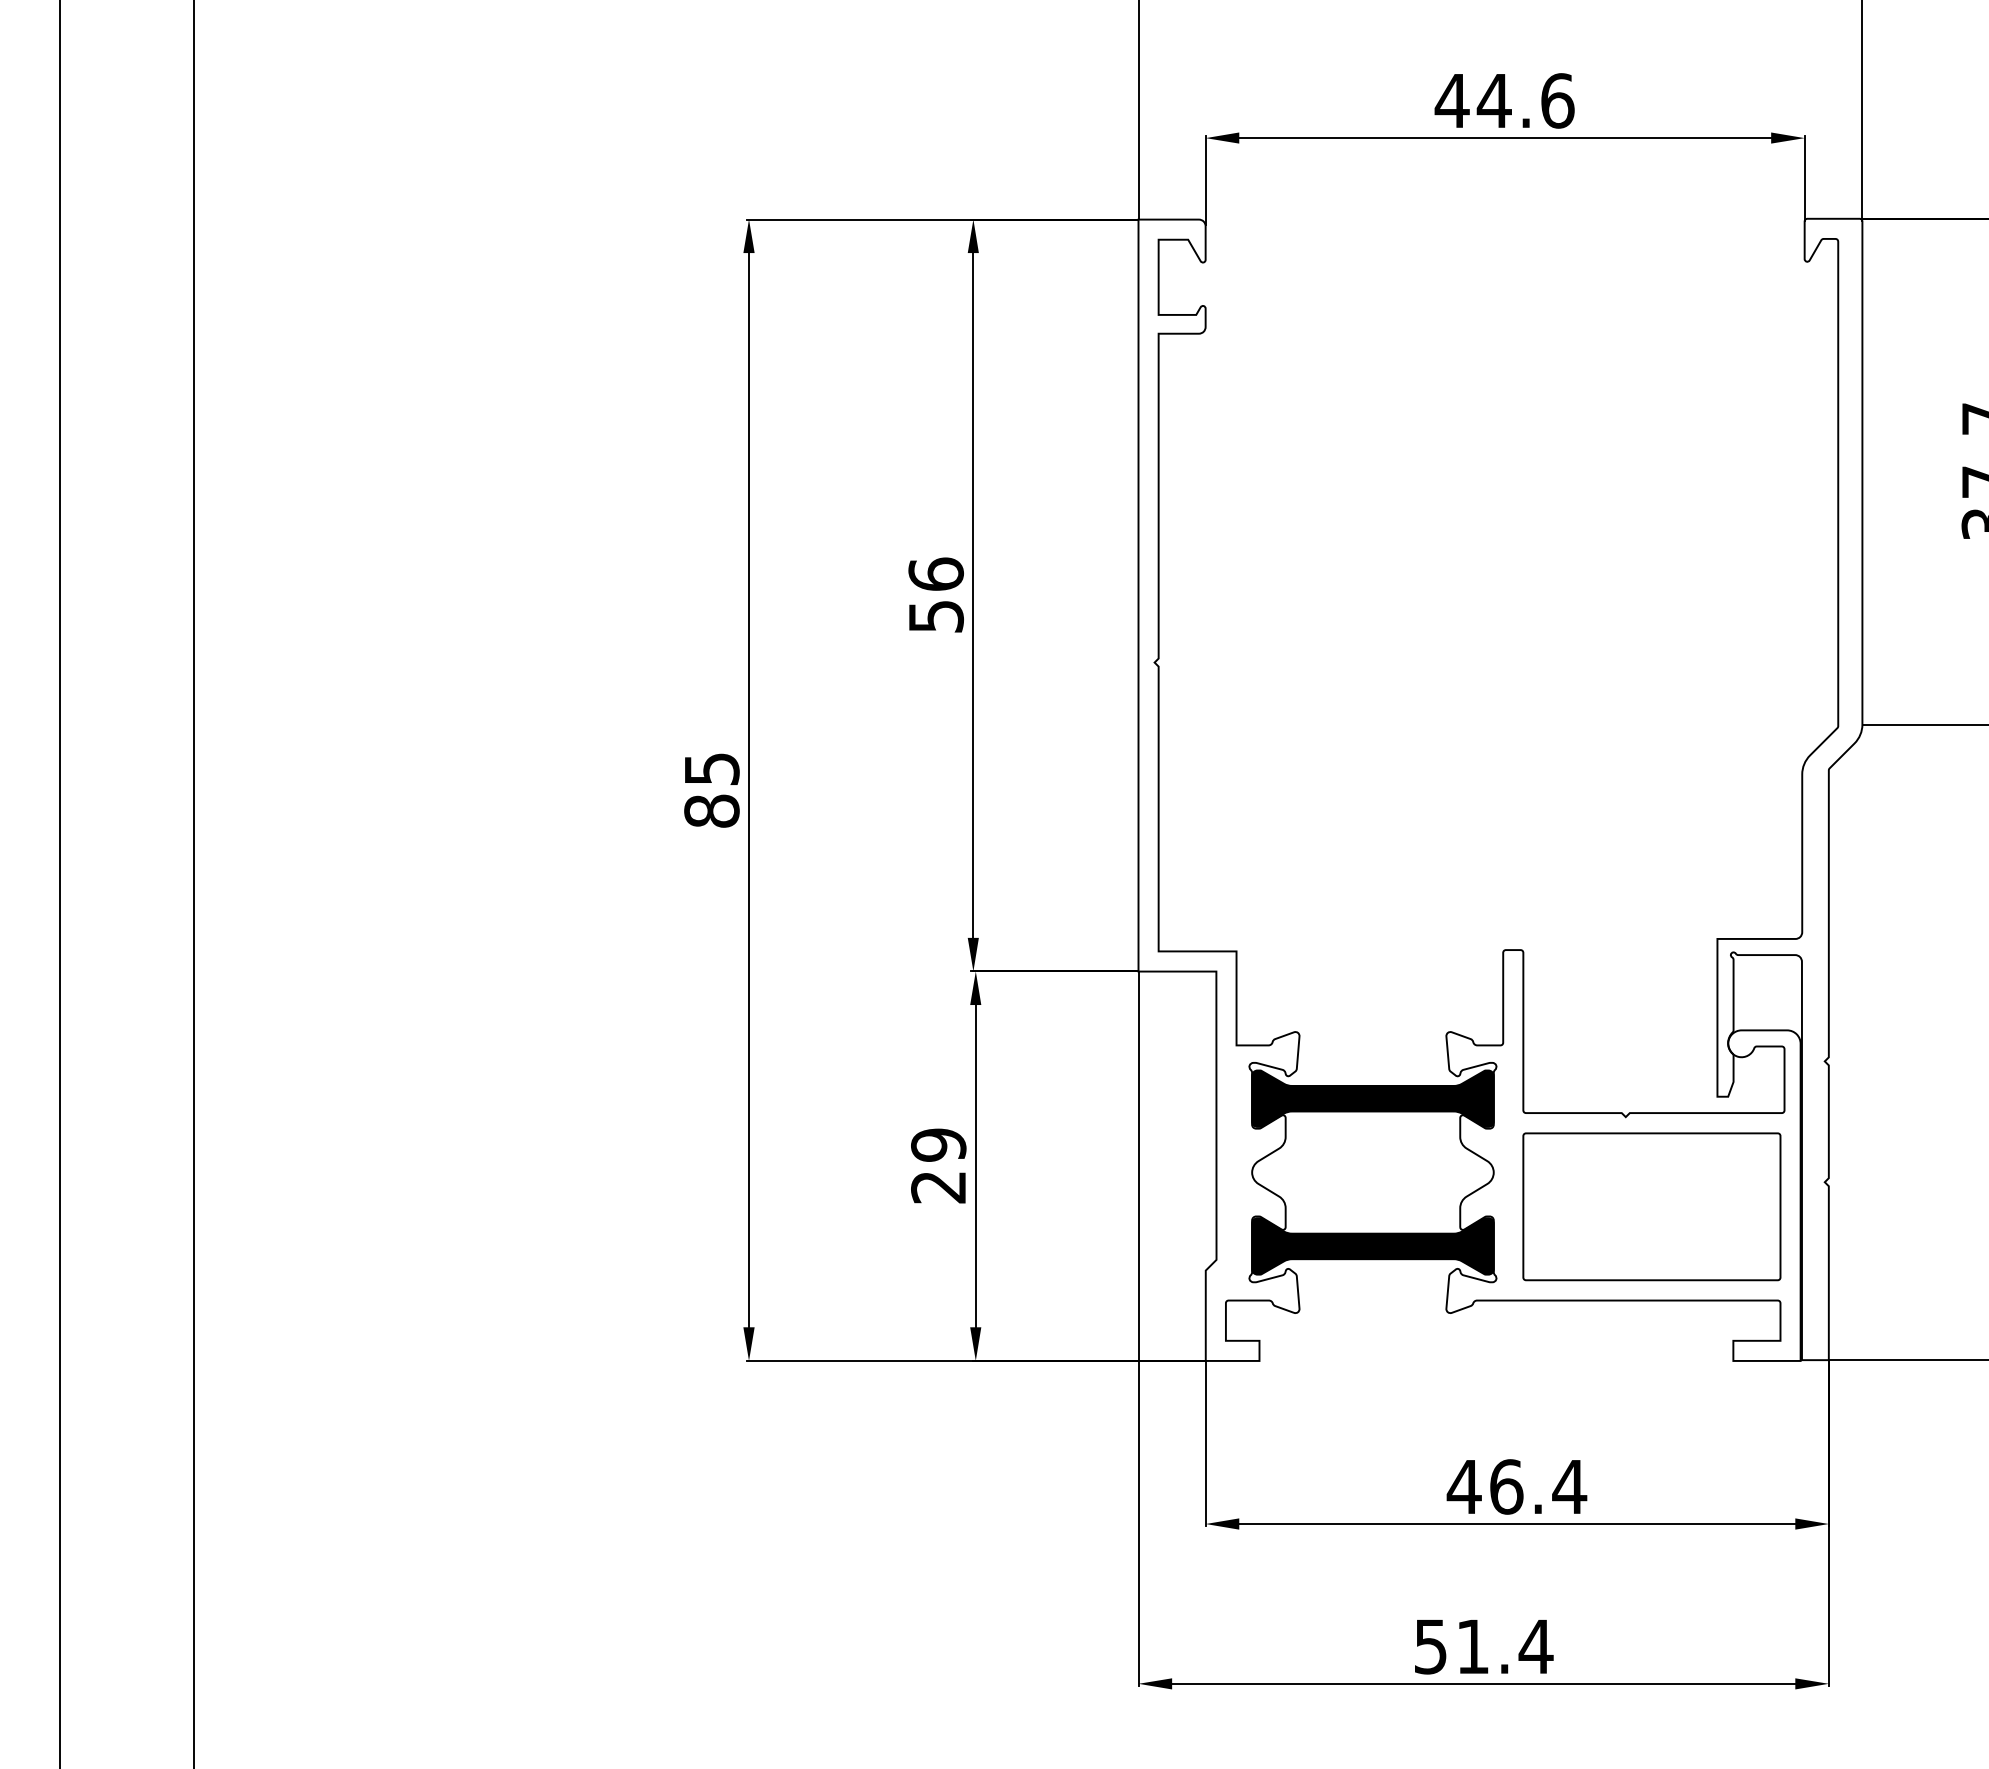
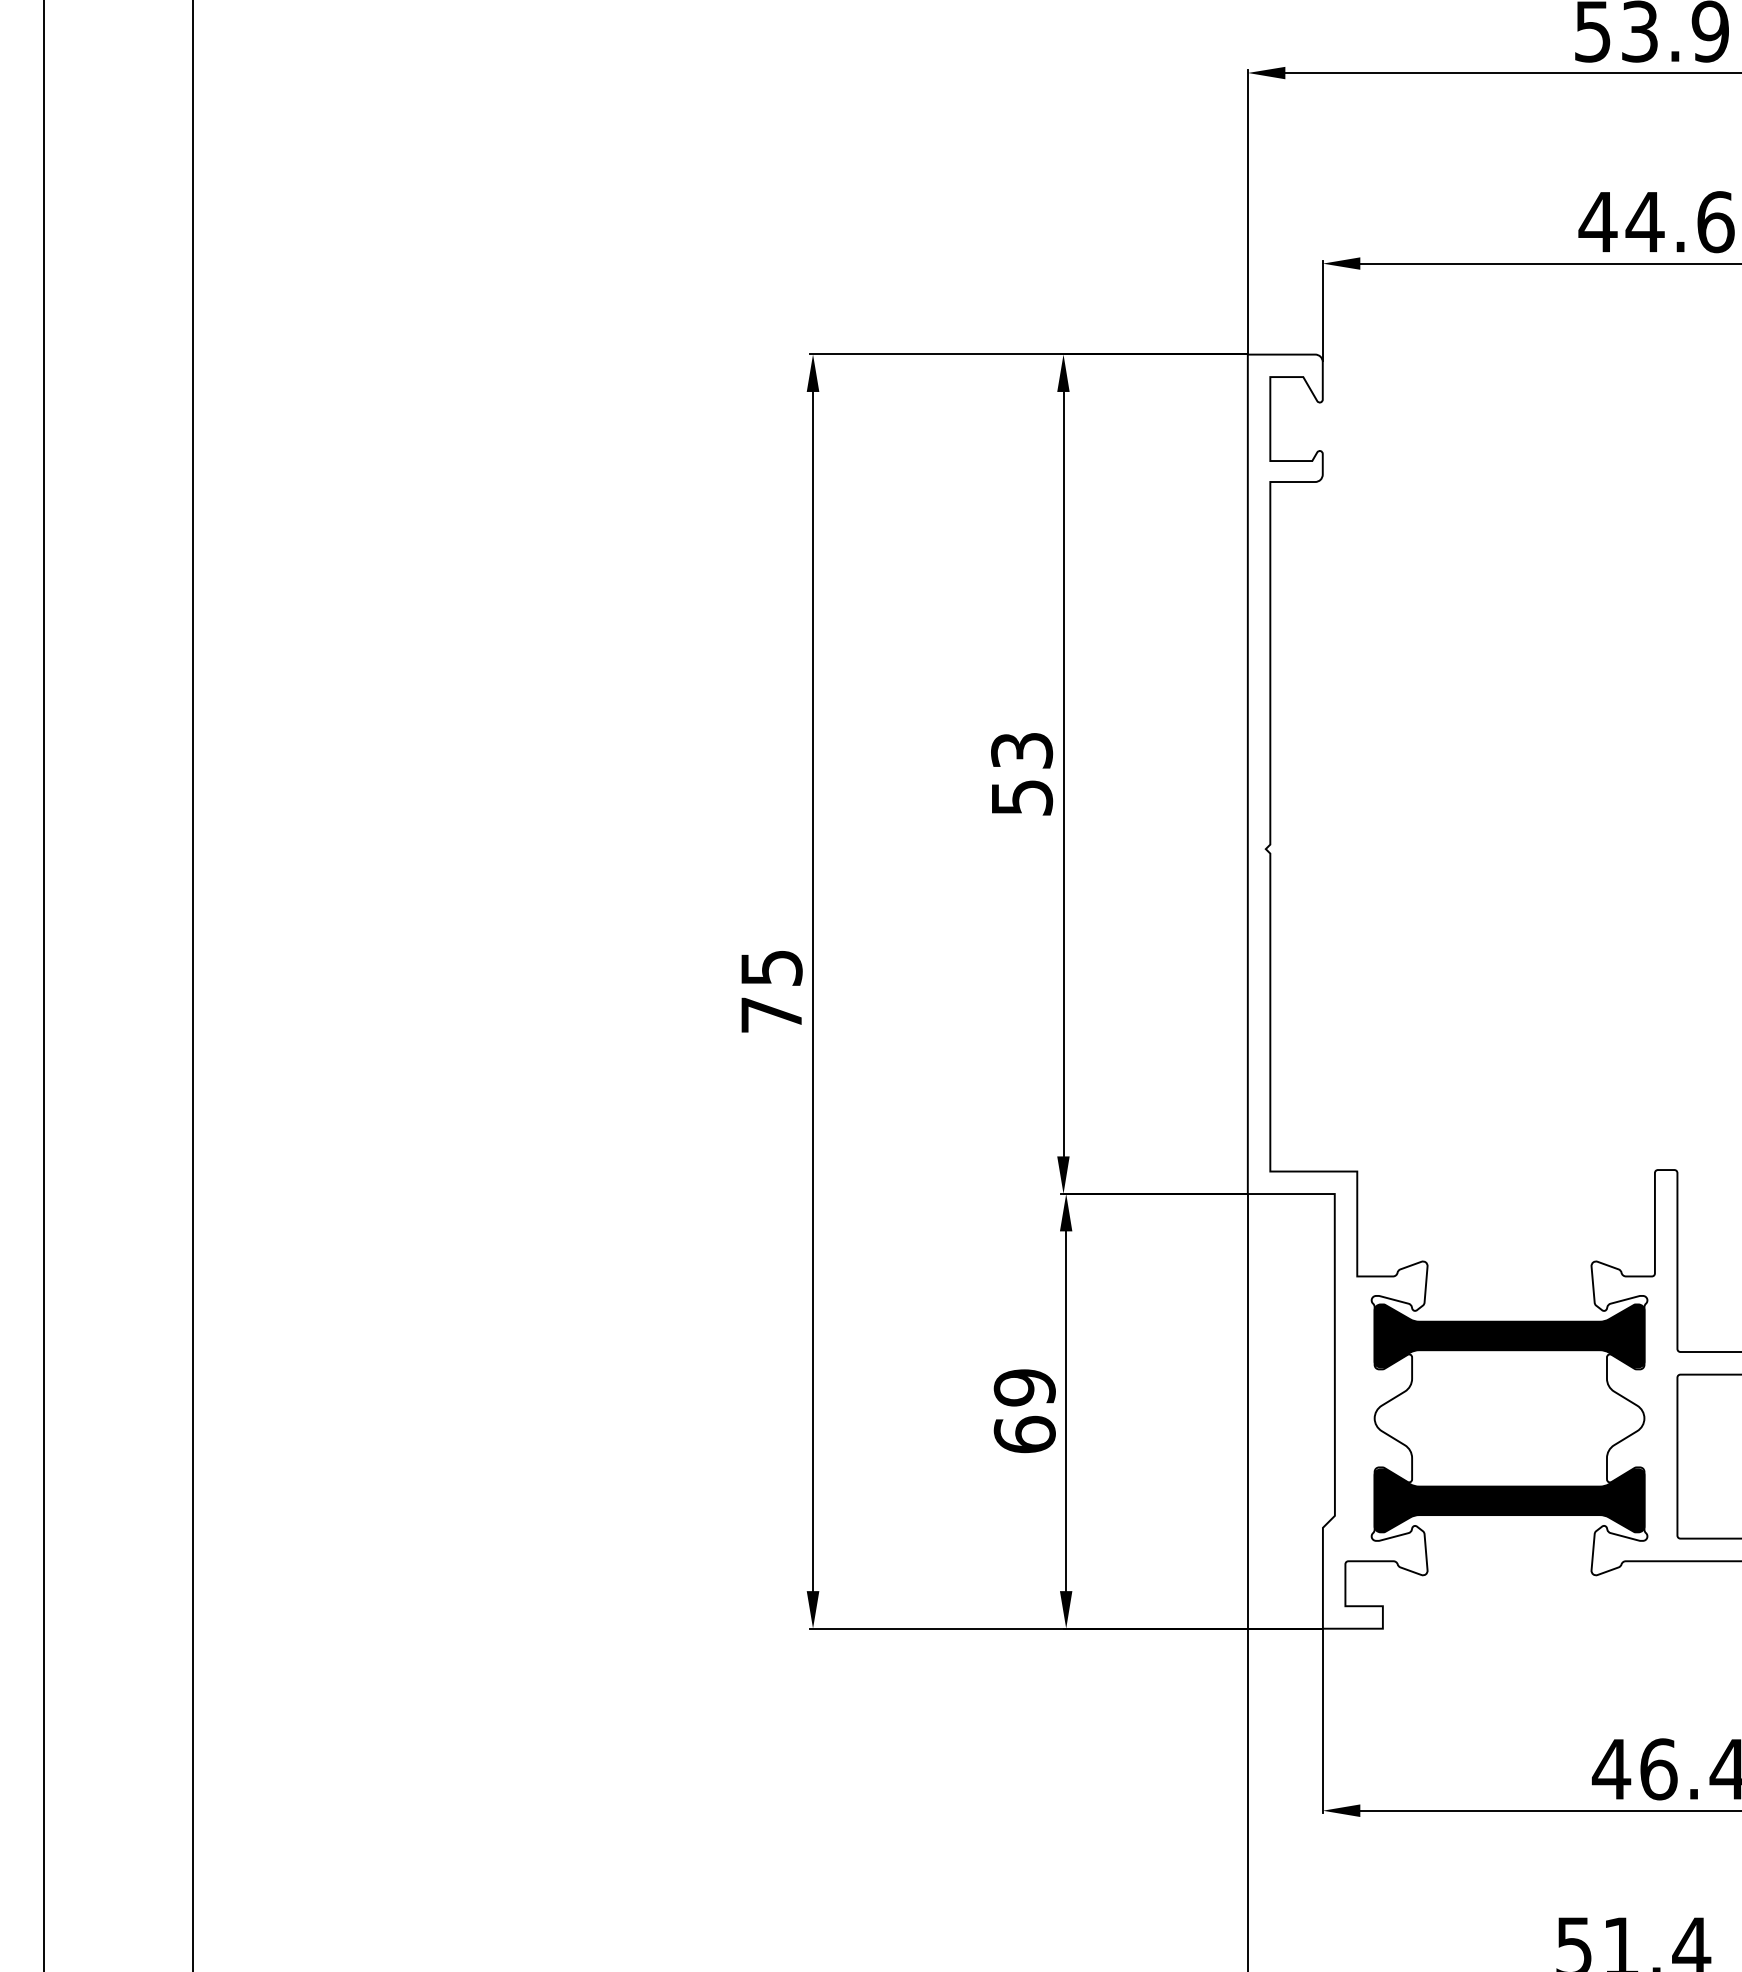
text: (935, 573) -> (1021, 749), 56 -> 53
text: (711, 810) -> (771, 1014), 85 -> 75
text: (938, 1186) -> (1024, 1433), 29 -> 69

